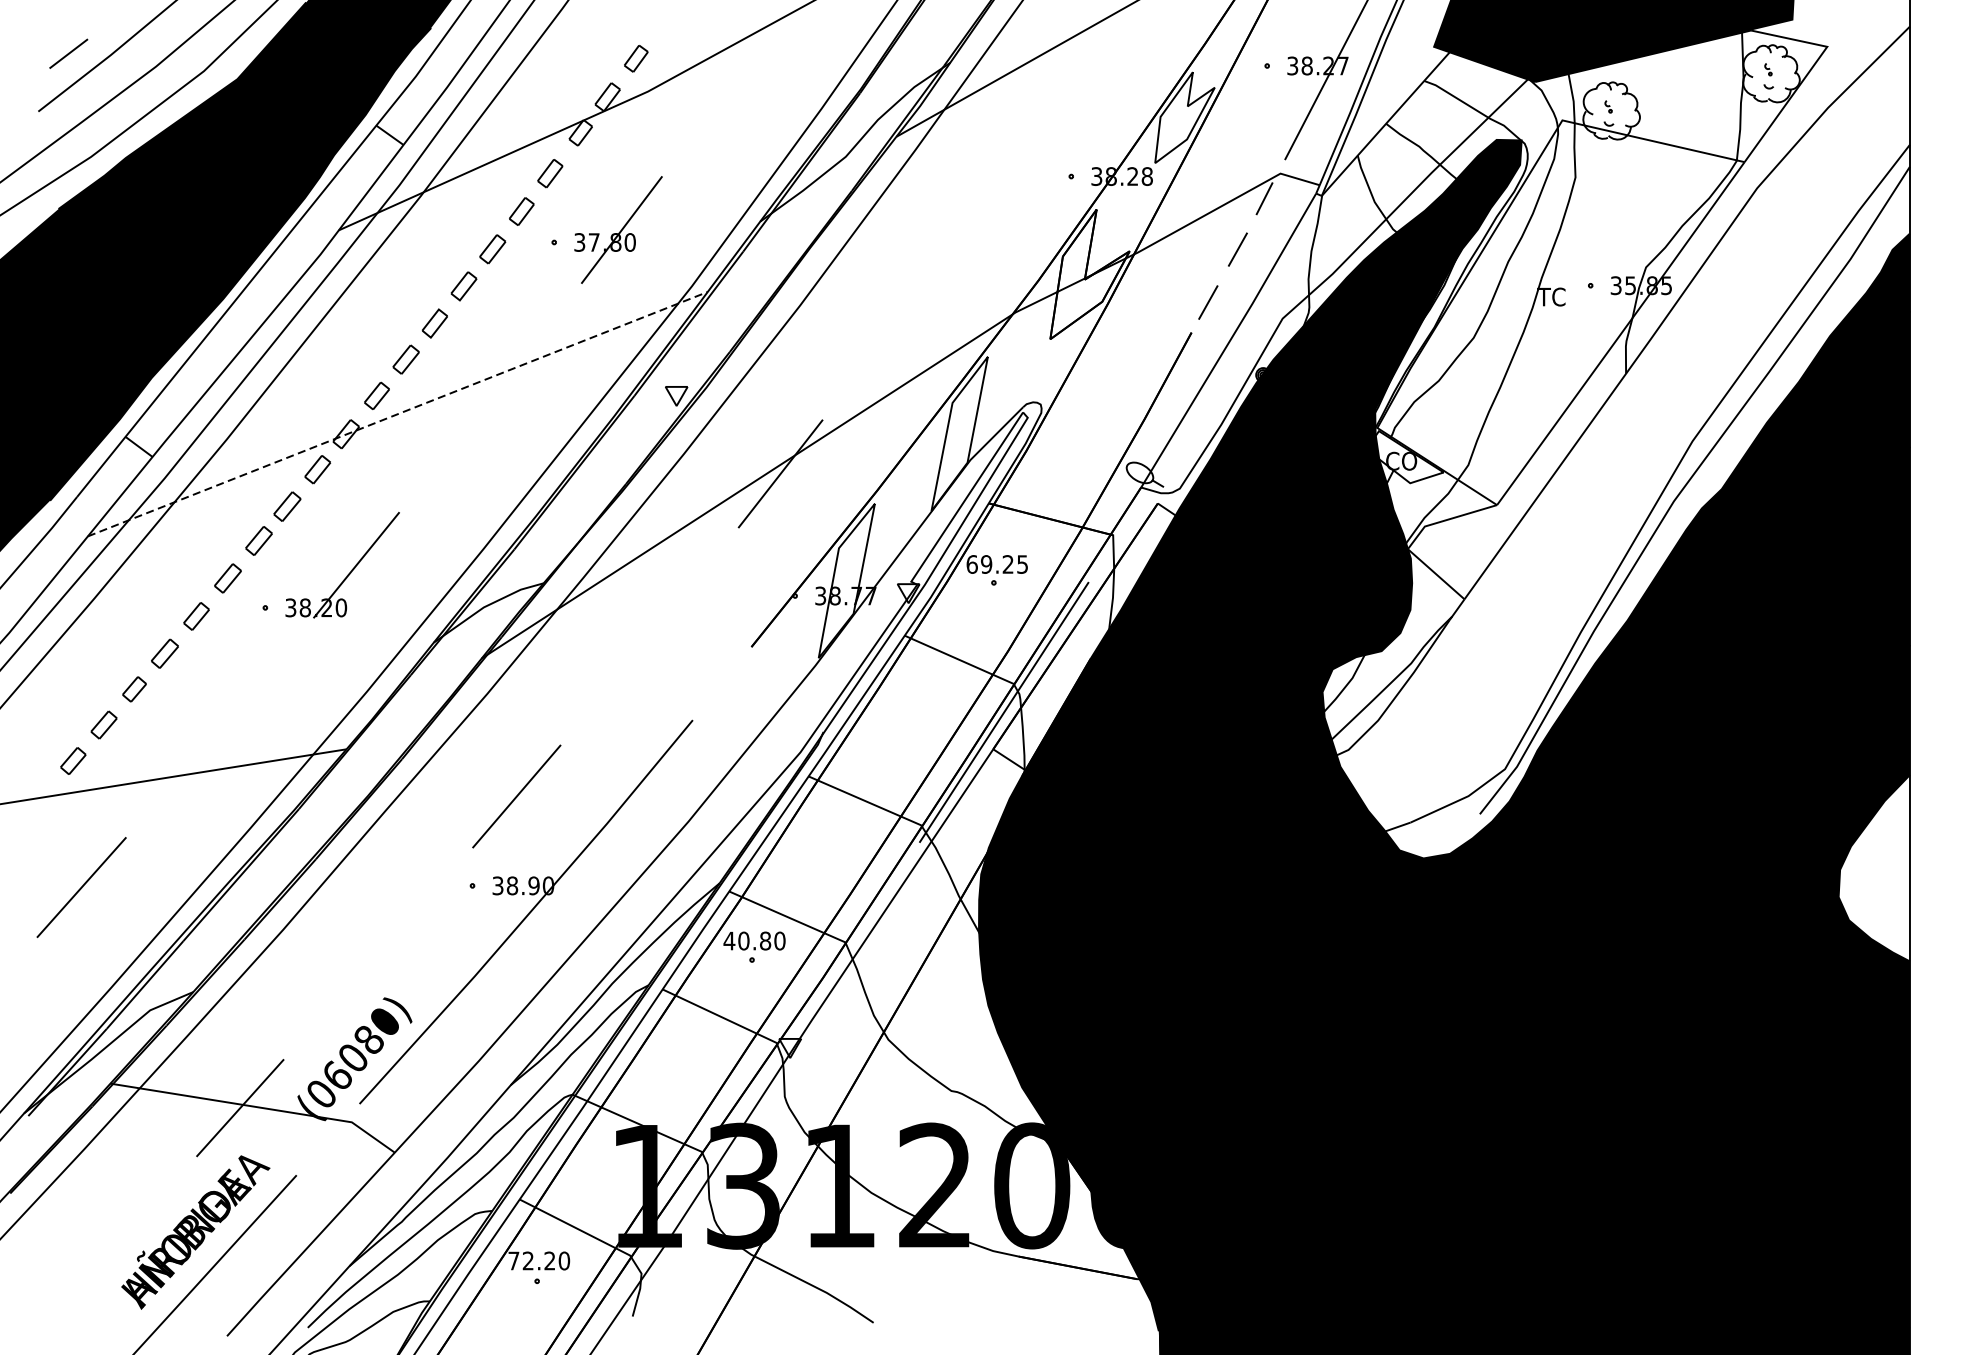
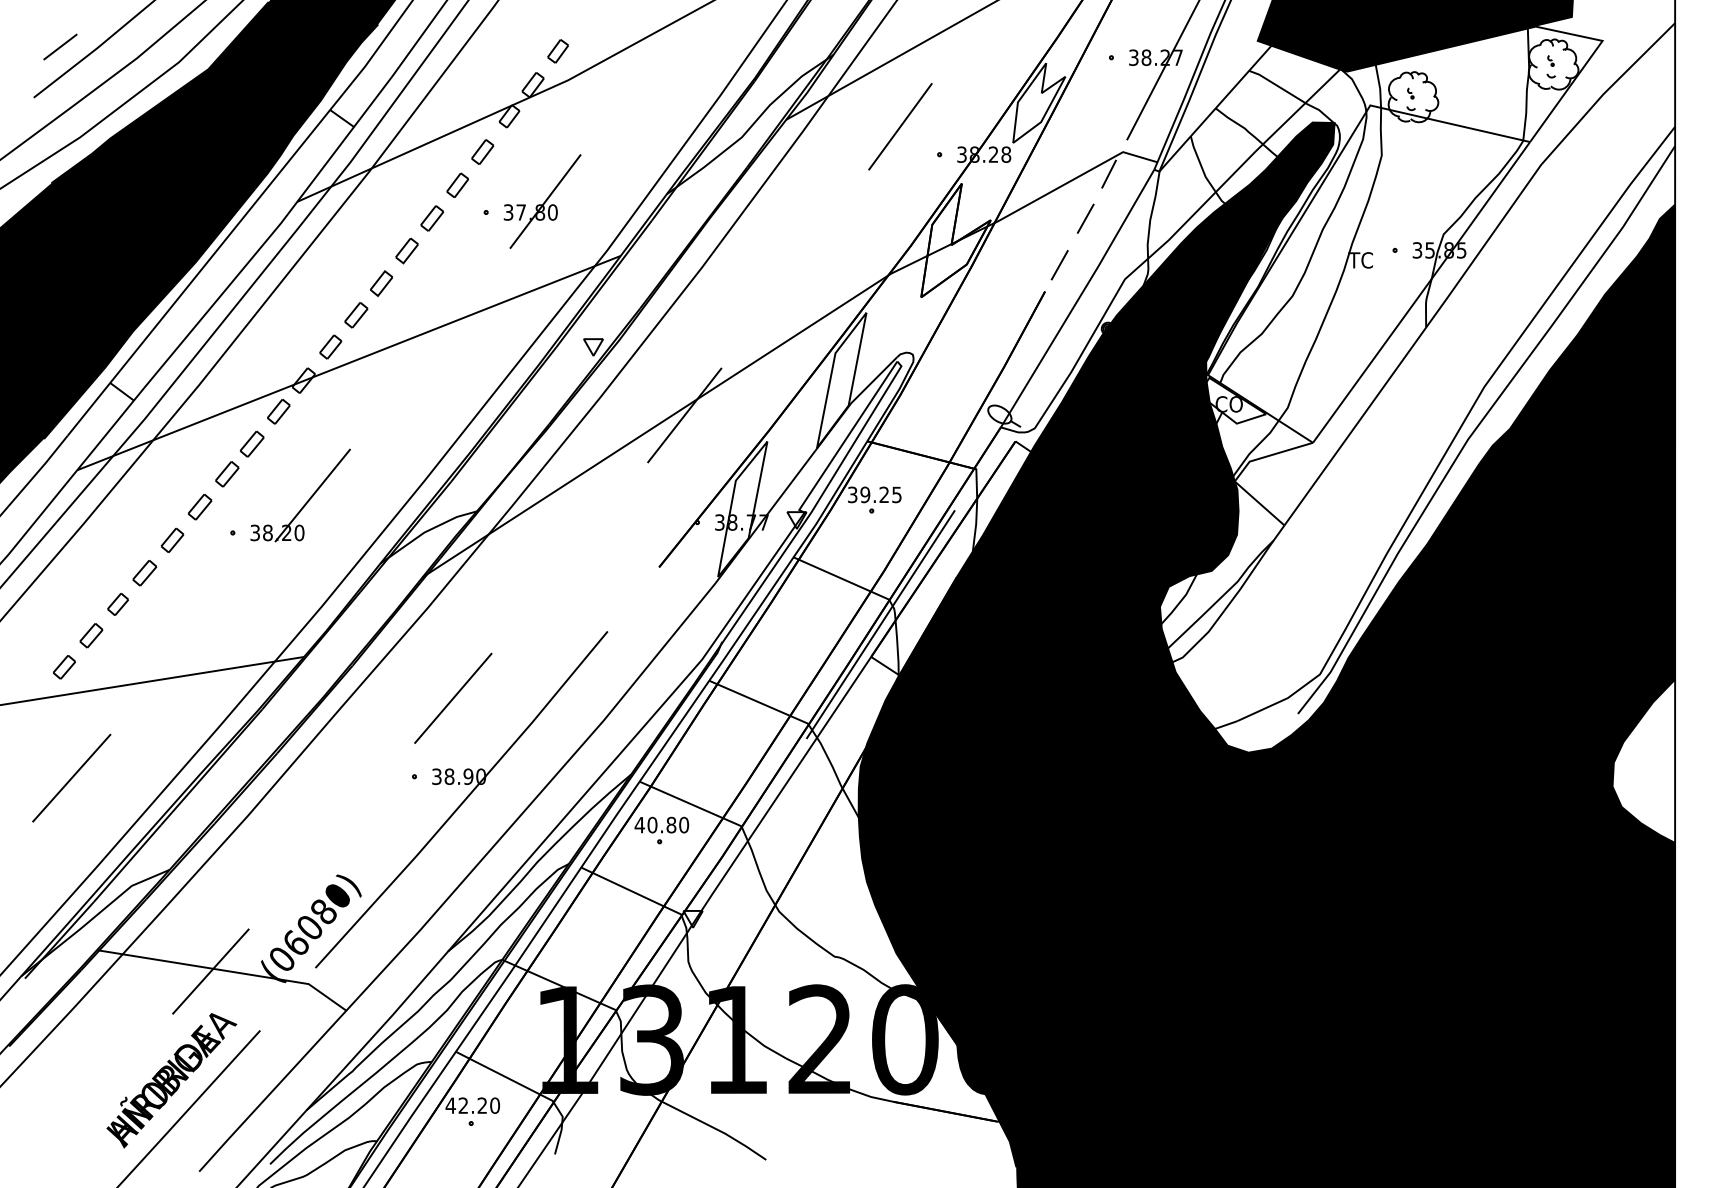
line: (1026, 144) -> (900, 126), added
line: (398, 413) -> (349, 362), dashed -> solid
text: (971, 564) -> (852, 494), 69.25 -> 39.25
text: (513, 1260) -> (450, 1105), 72.20 -> 42.20

